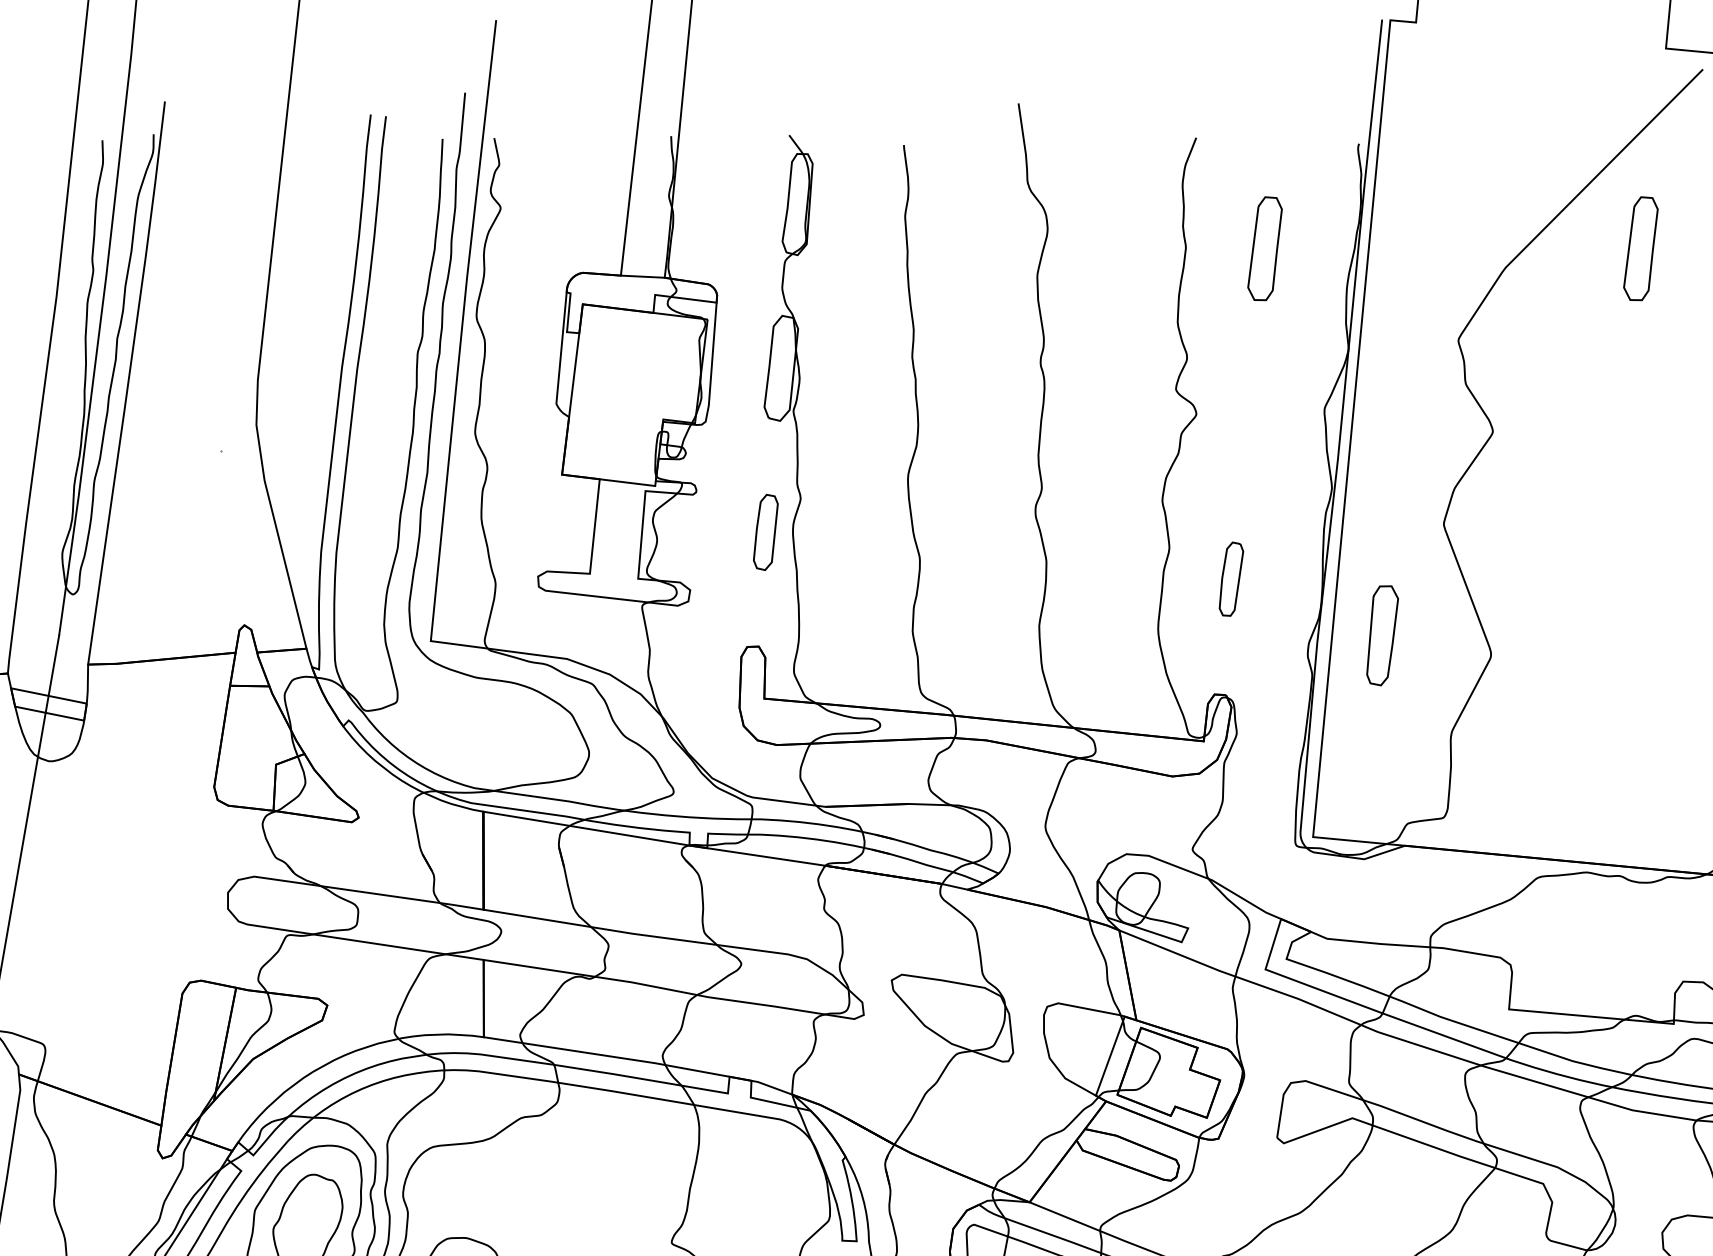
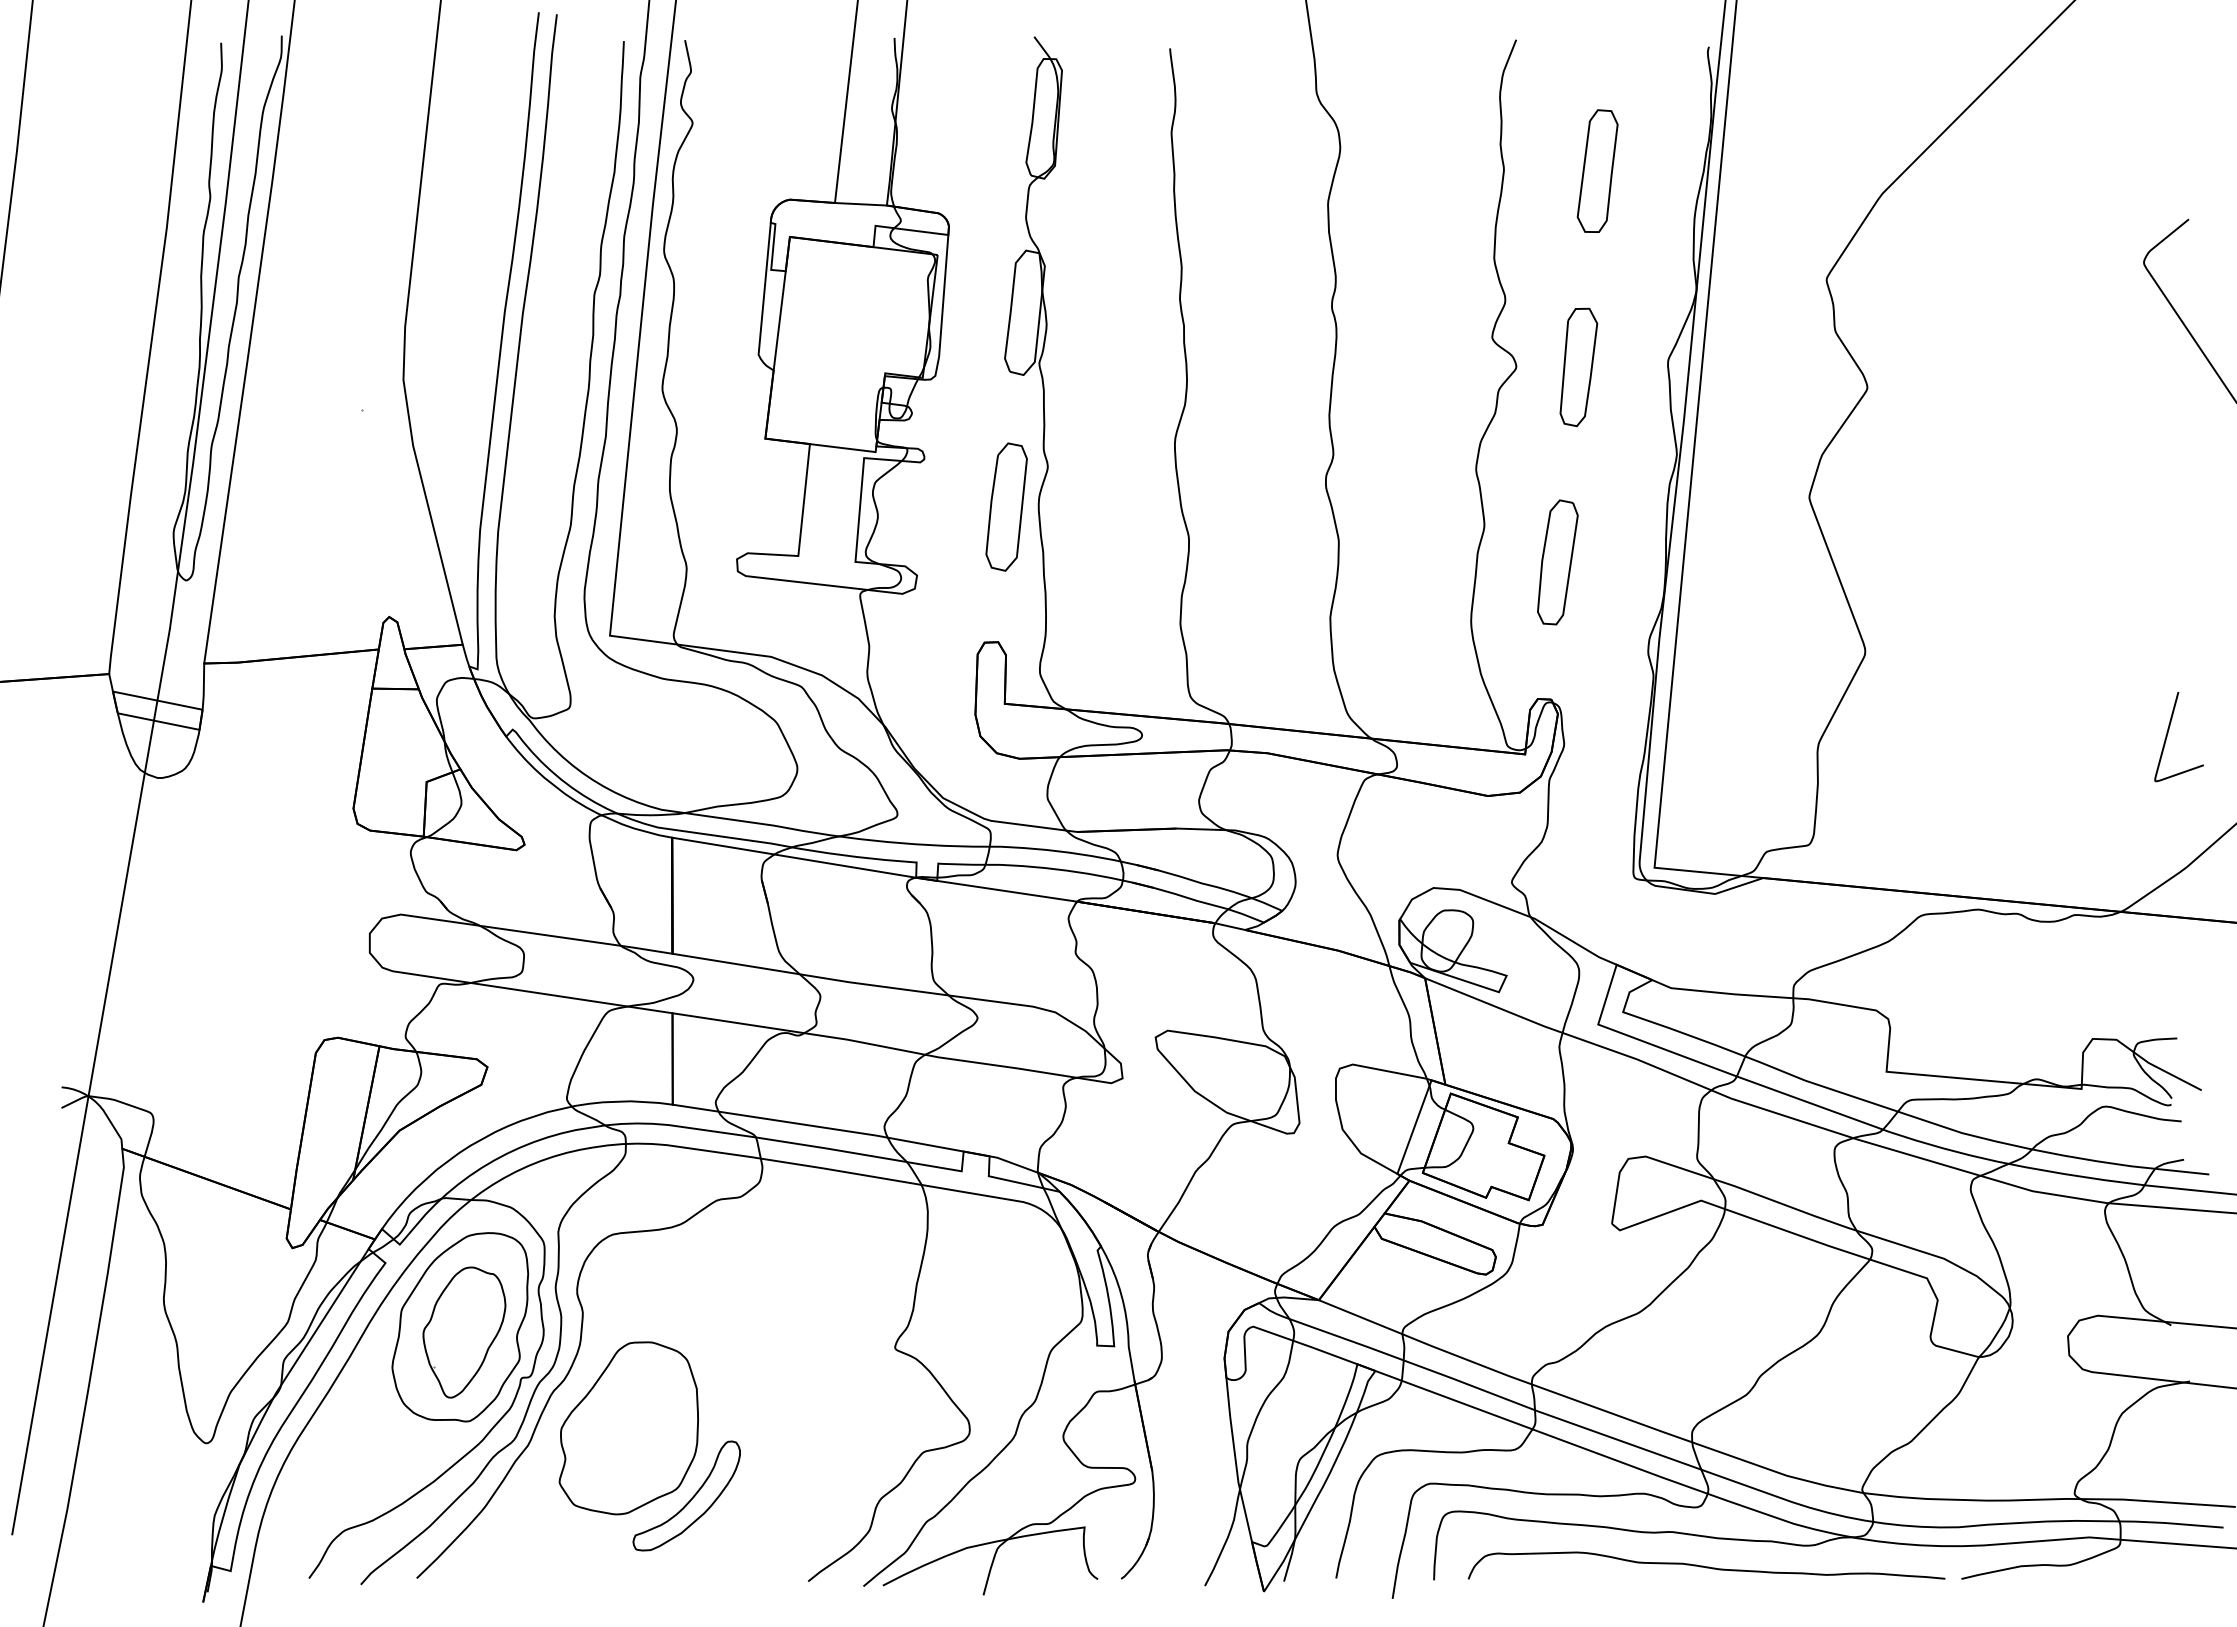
part: (1640, 248) -> (2042, 170), removed
part: (765, 531) -> (1006, 506), size x1.43
part: (1231, 579) -> (1557, 562), size x1.43
part: (1382, 635) -> (1578, 366), moved

